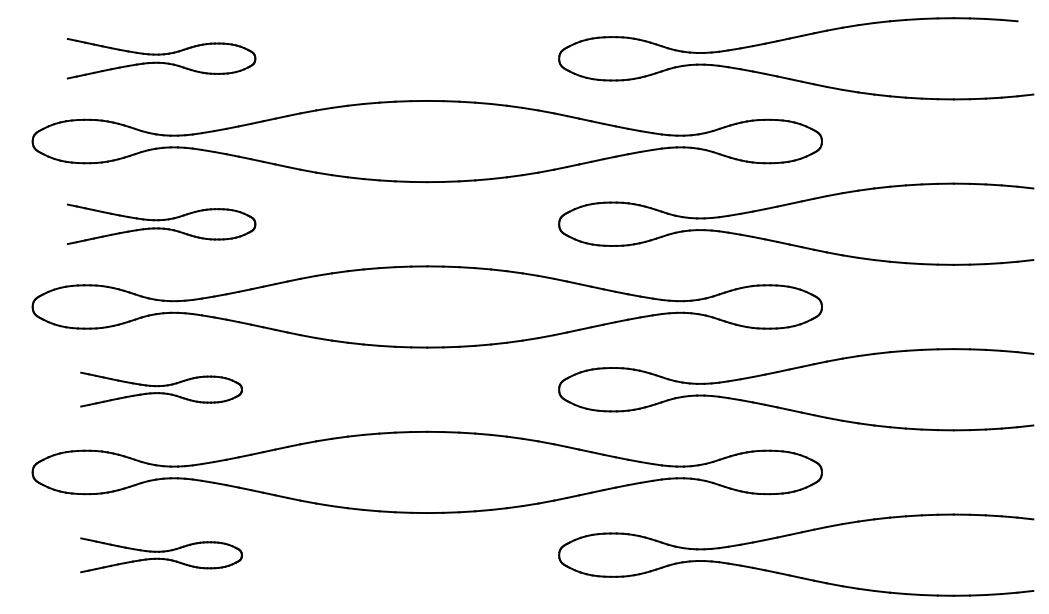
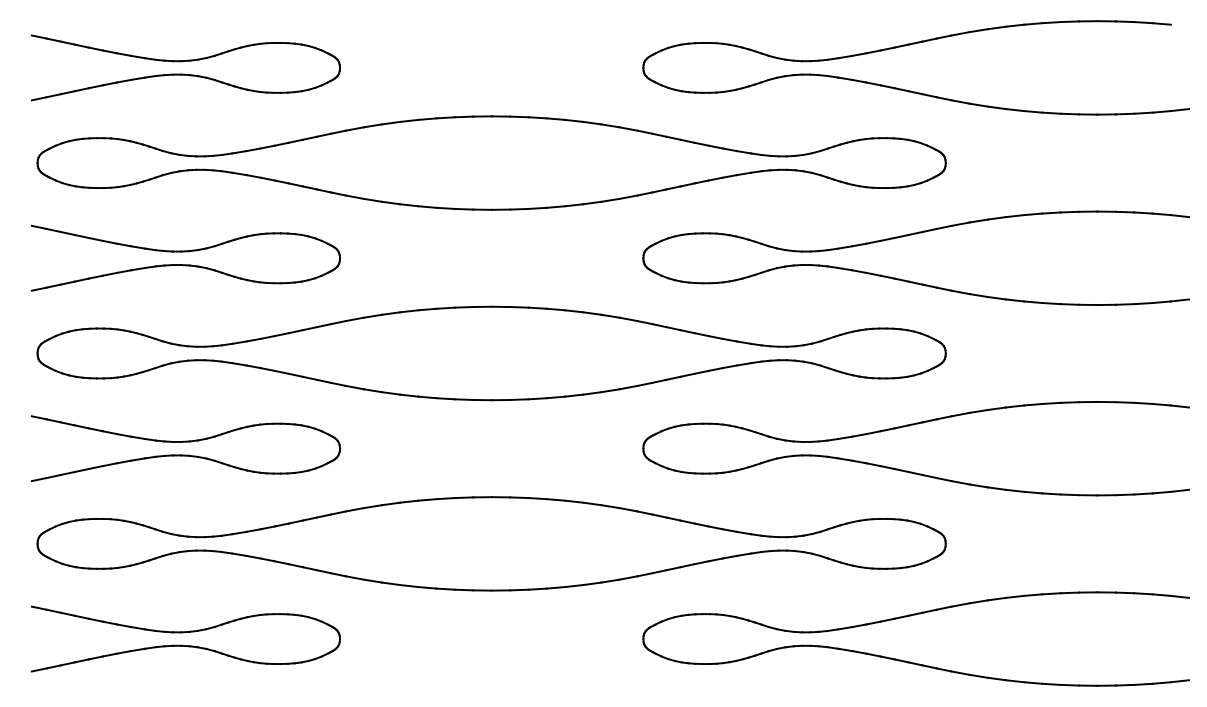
part: (161, 58) -> (185, 67), size x1.43
part: (161, 224) -> (185, 258), size x1.43
part: (161, 389) -> (185, 448), size x1.67
part: (161, 555) -> (185, 639), size x1.67

